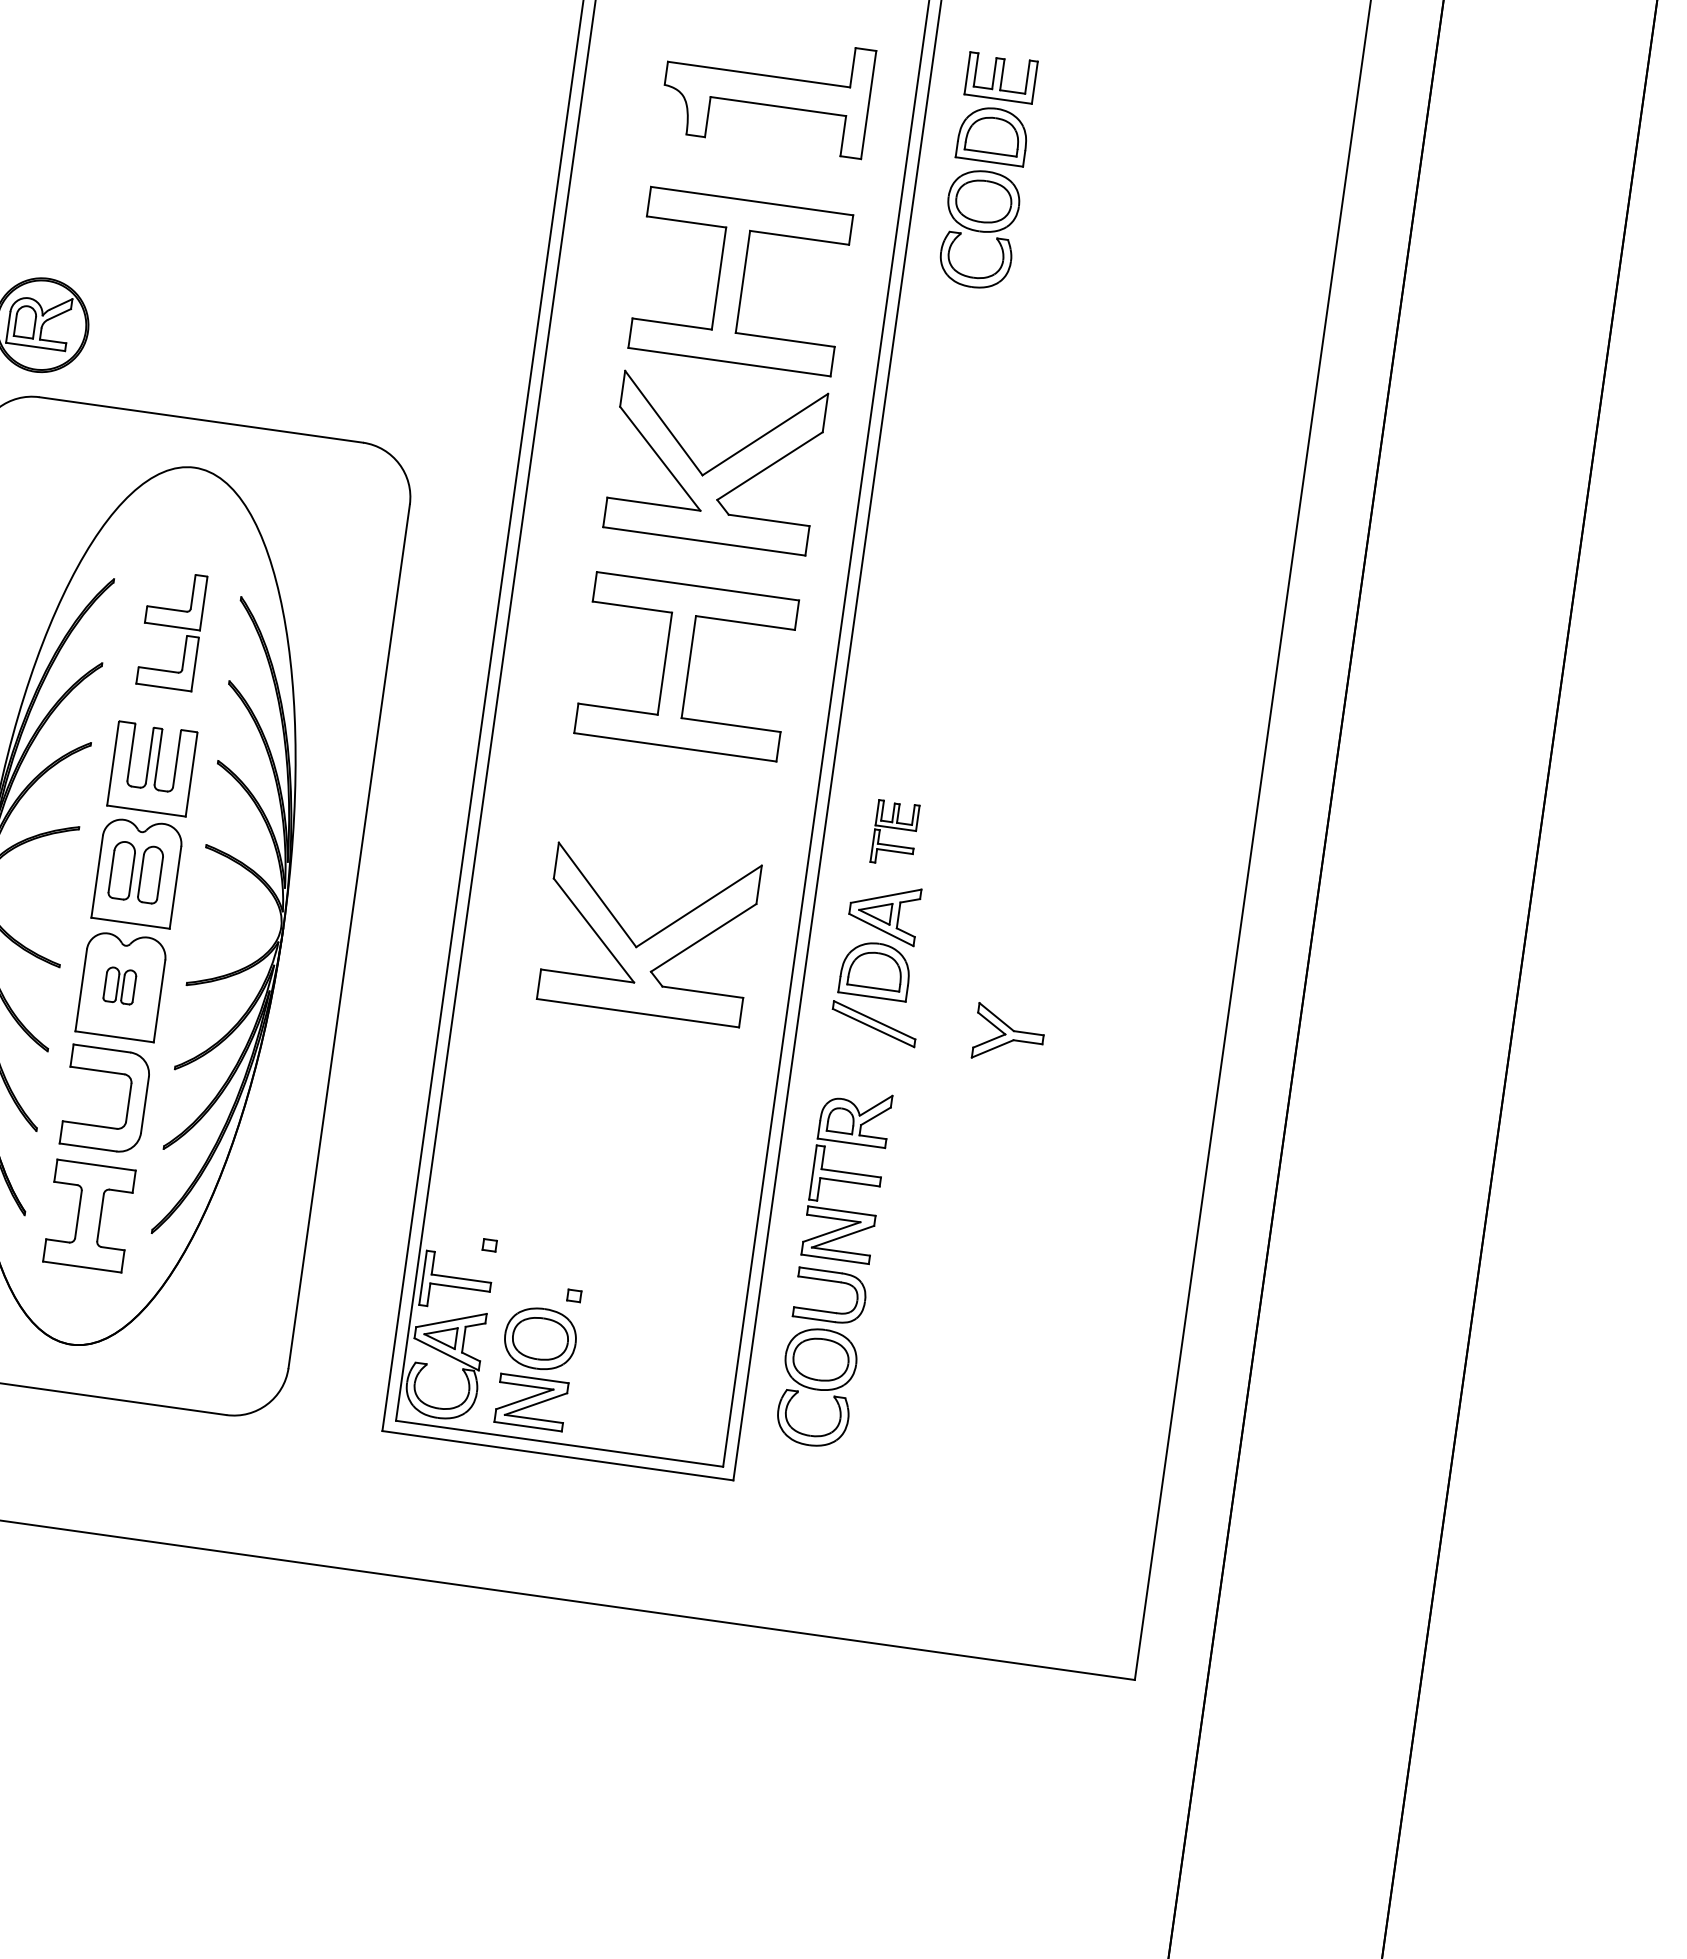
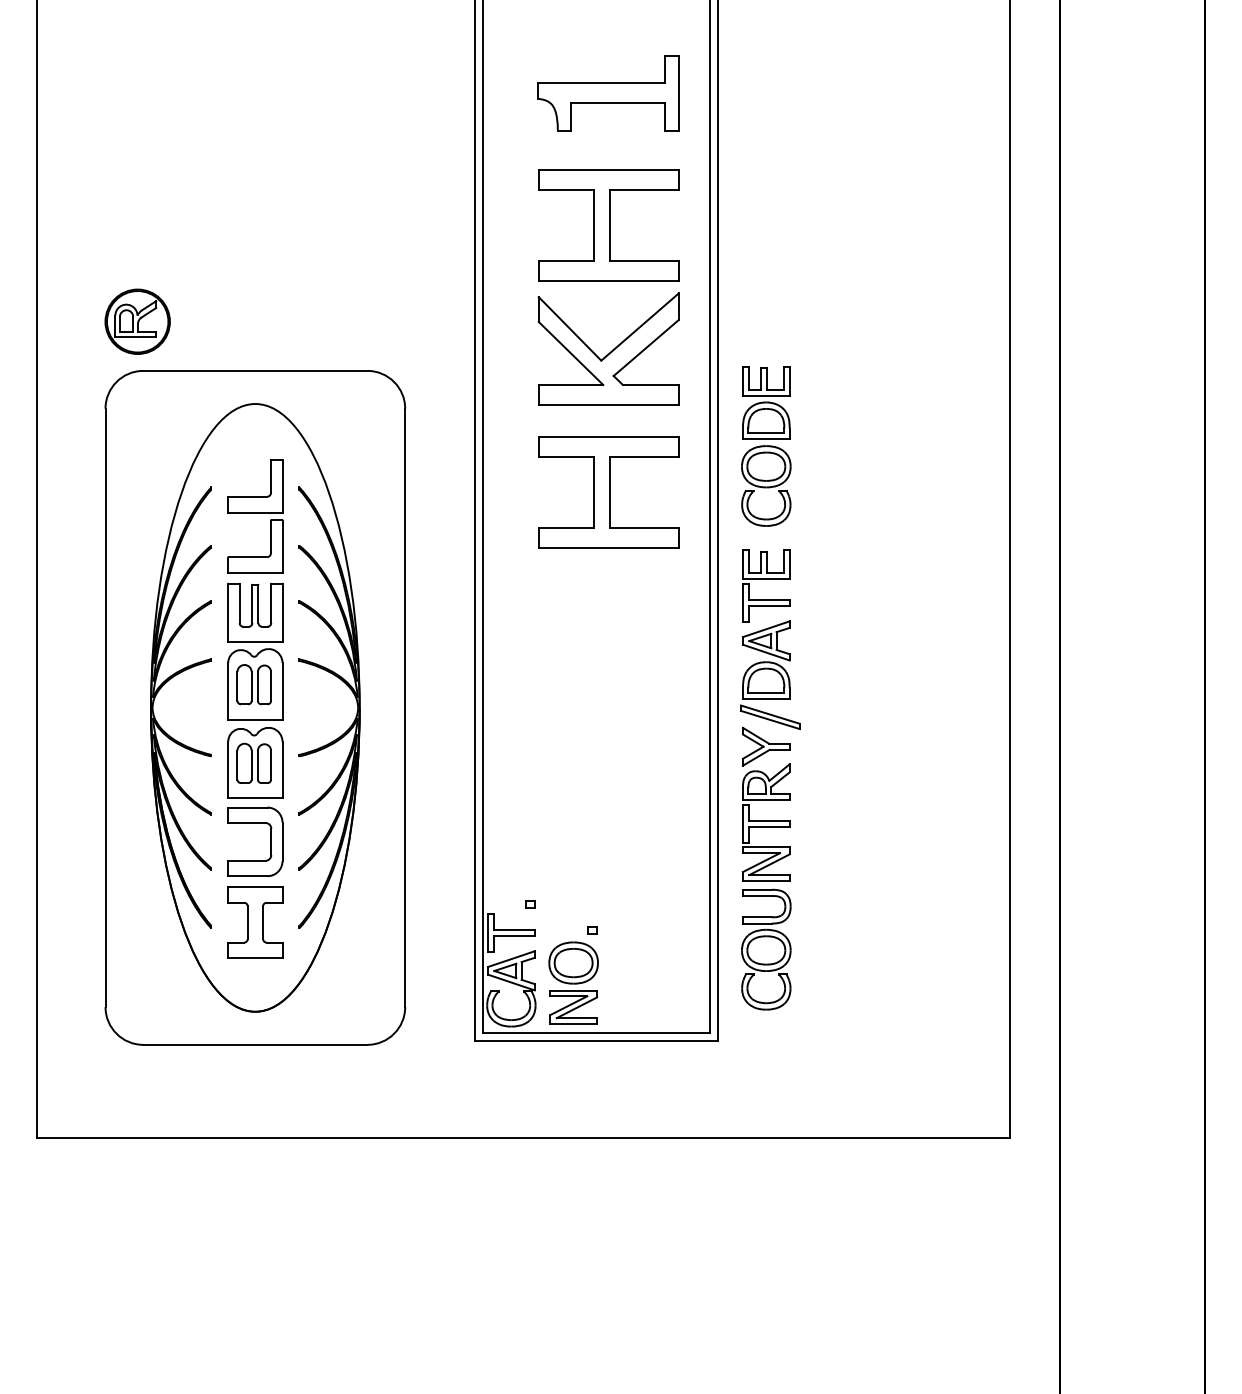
part: (988, 172) -> (766, 446), moved
part: (171, 630) -> (255, 516), size x1.43
part: (895, 833) -> (766, 585), size x1.67
part: (649, 931) -> (608, 675), removed
part: (119, 984) -> (253, 762), size x1.67
part: (1008, 1034) -> (765, 746), moved

